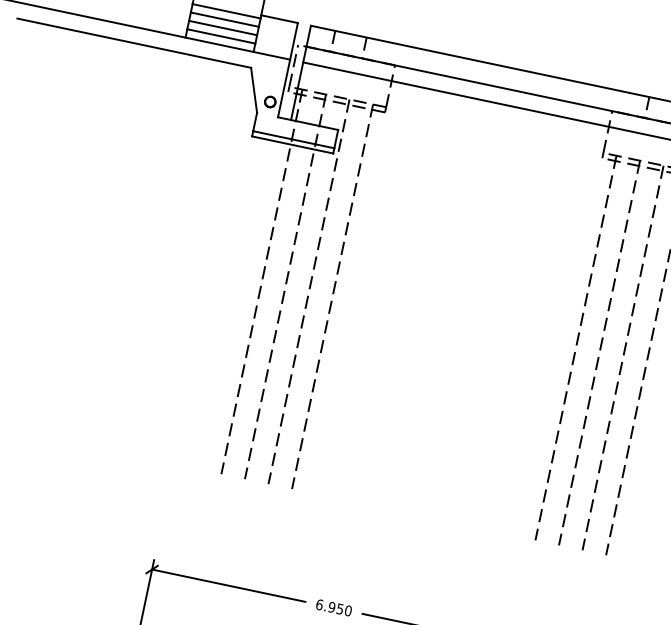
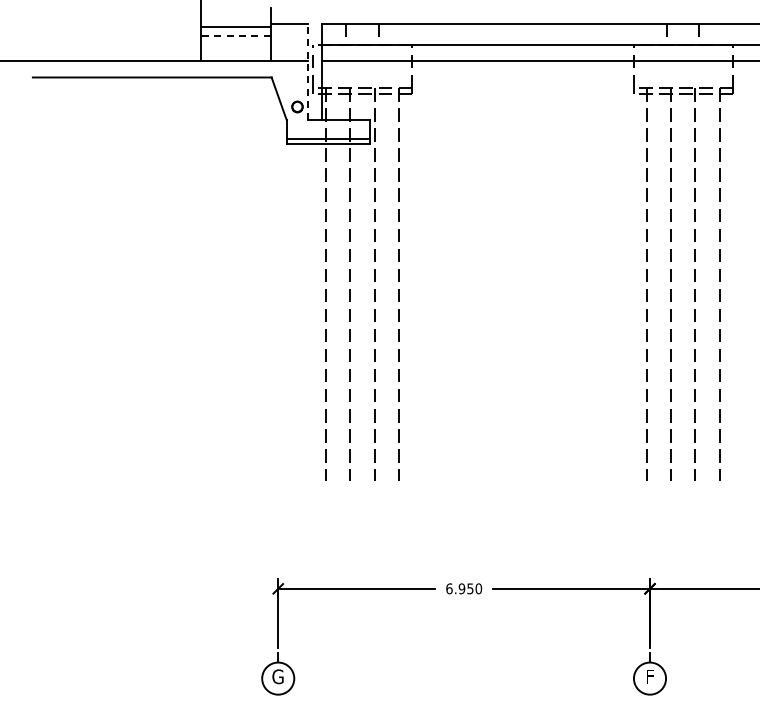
line: (225, 19) -> (236, 35), solid -> dashed
line: (222, 28) -> (235, 44), removed
line: (220, 35) -> (235, 52), removed
line: (288, 69) -> (308, 71), solid -> dashed

